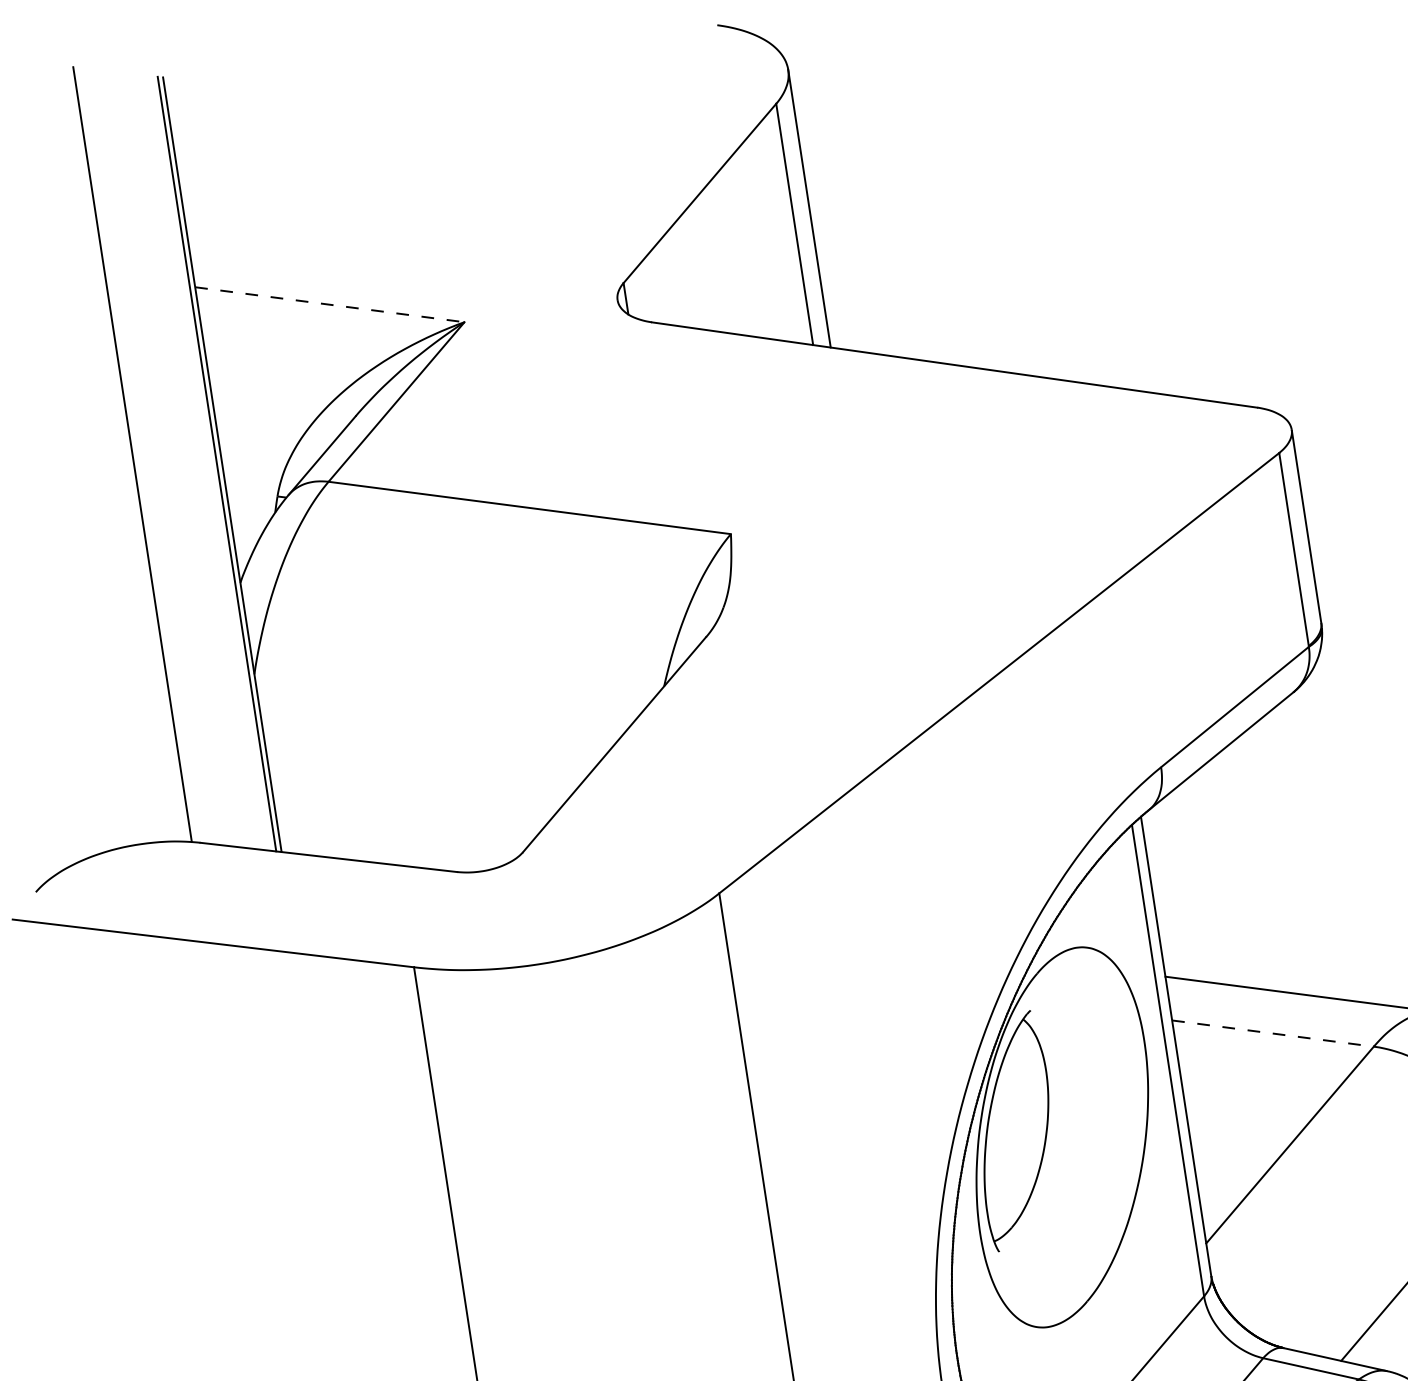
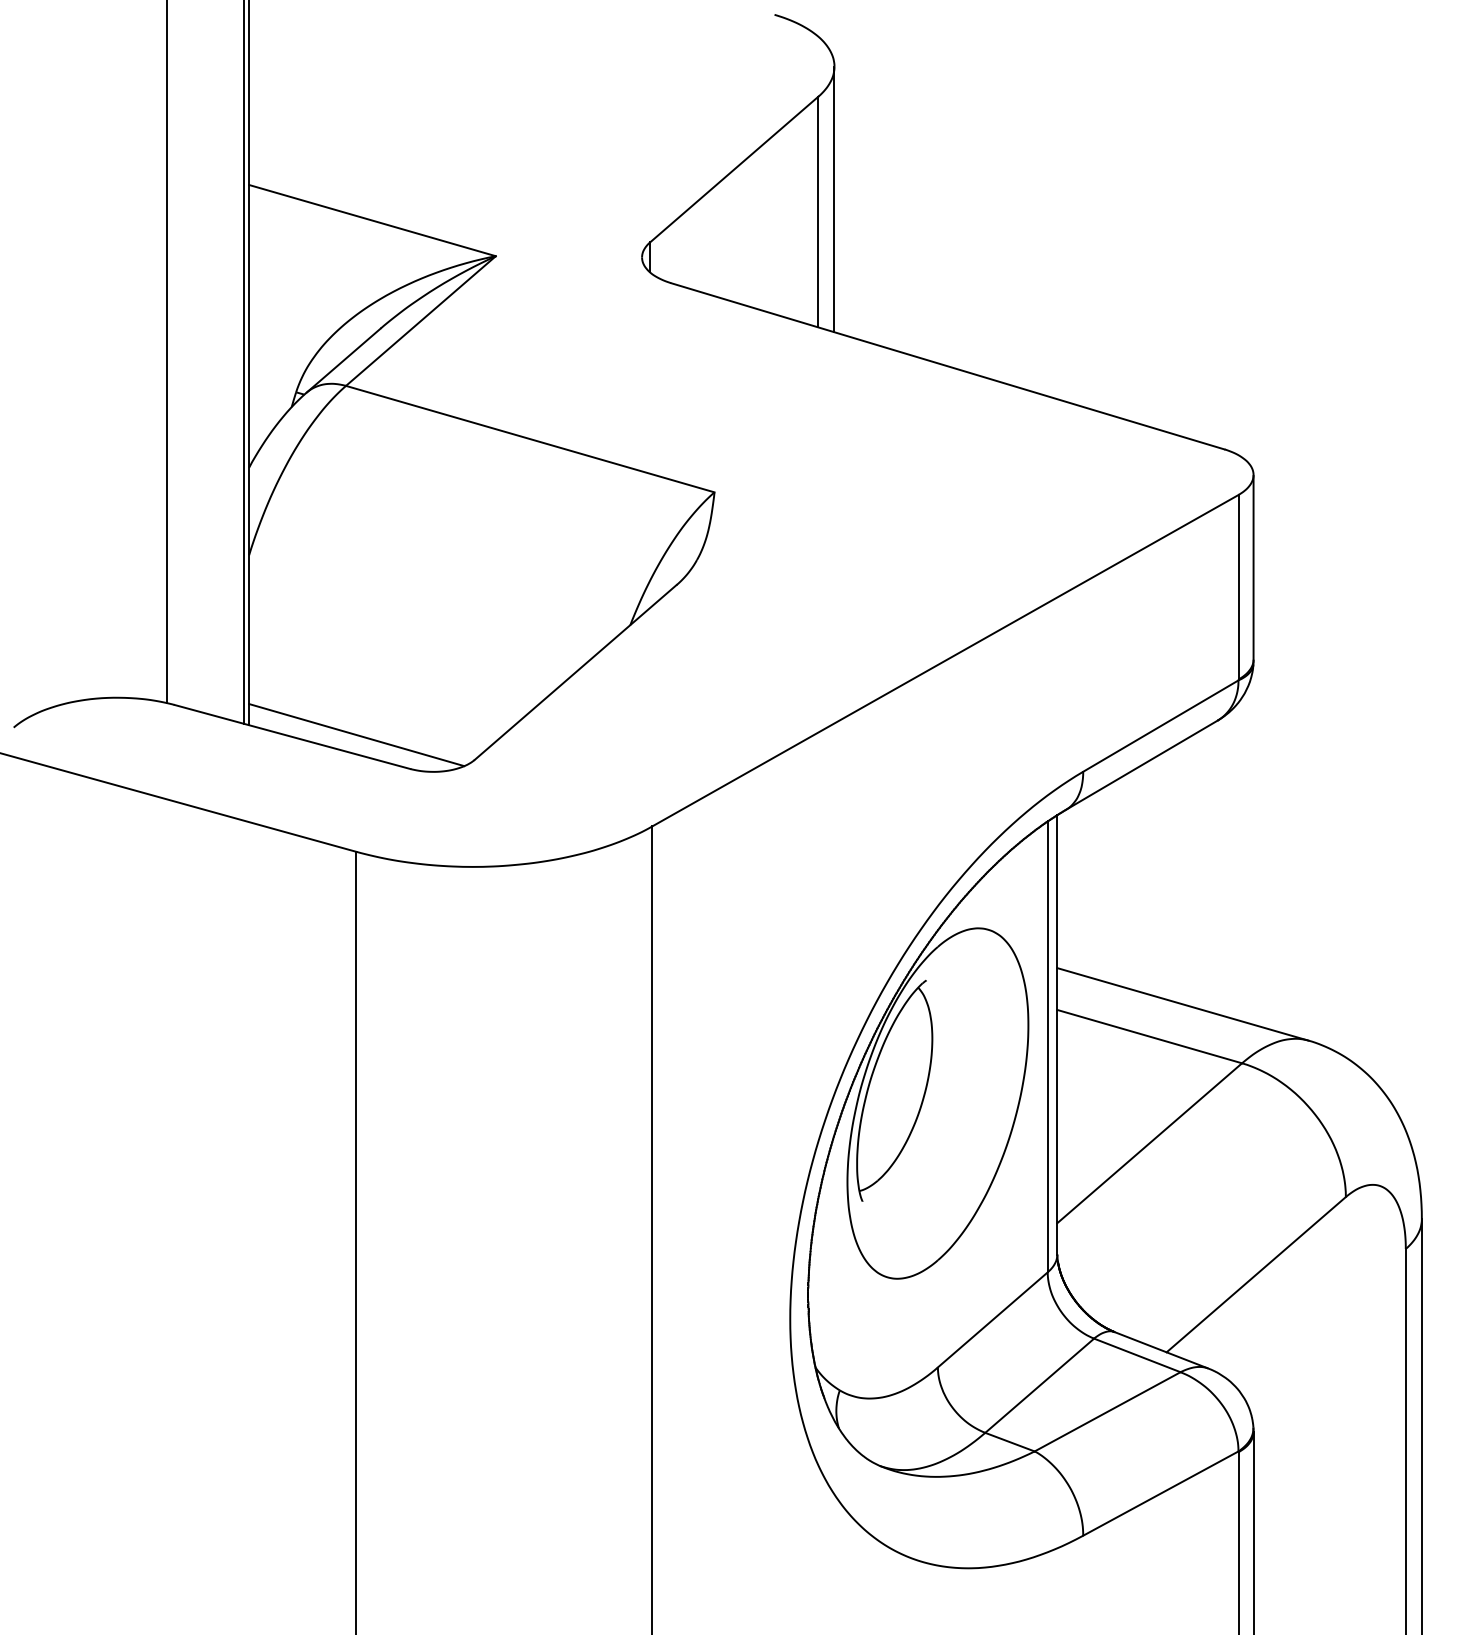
line: (329, 304) -> (372, 220), dashed -> solid
line: (395, 845) -> (356, 735), added
line: (1273, 1033) -> (1150, 1036), dashed -> solid

